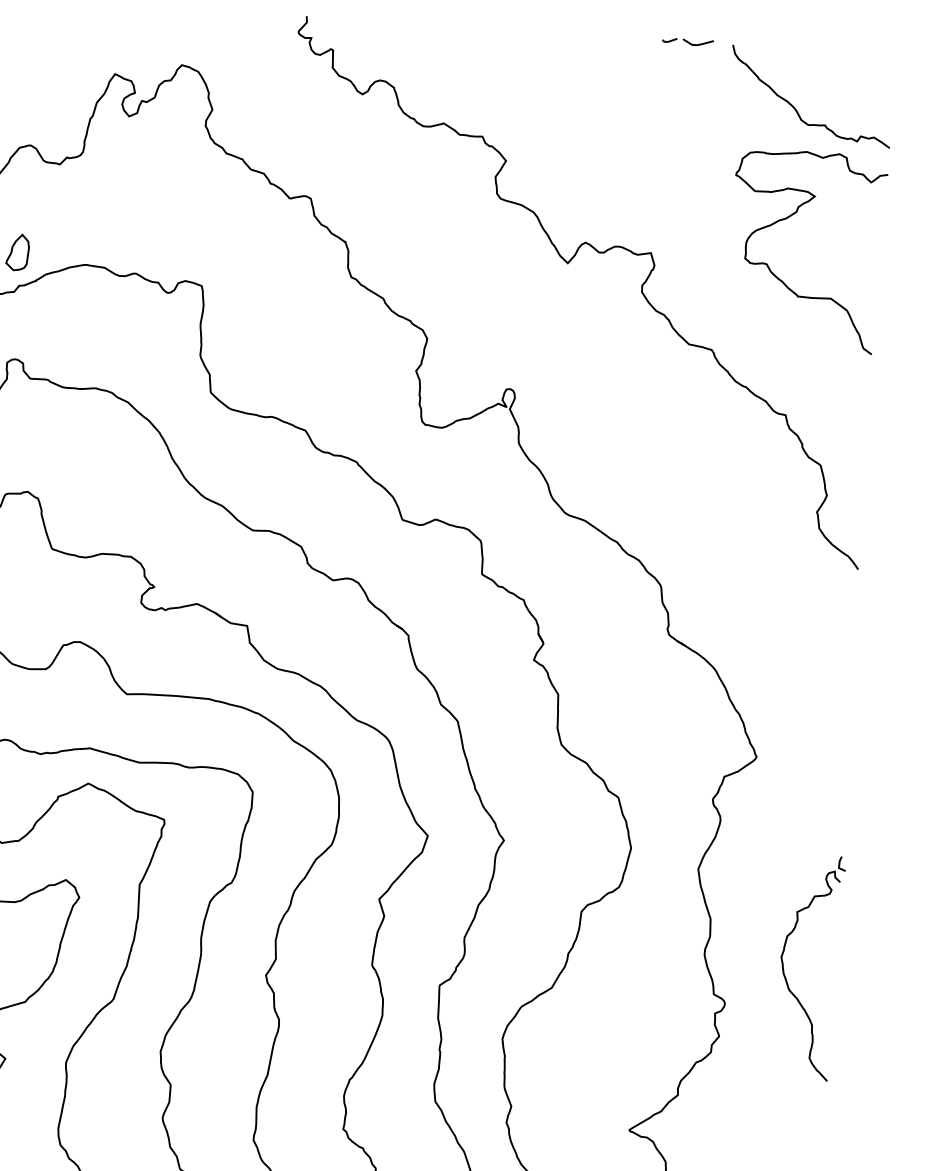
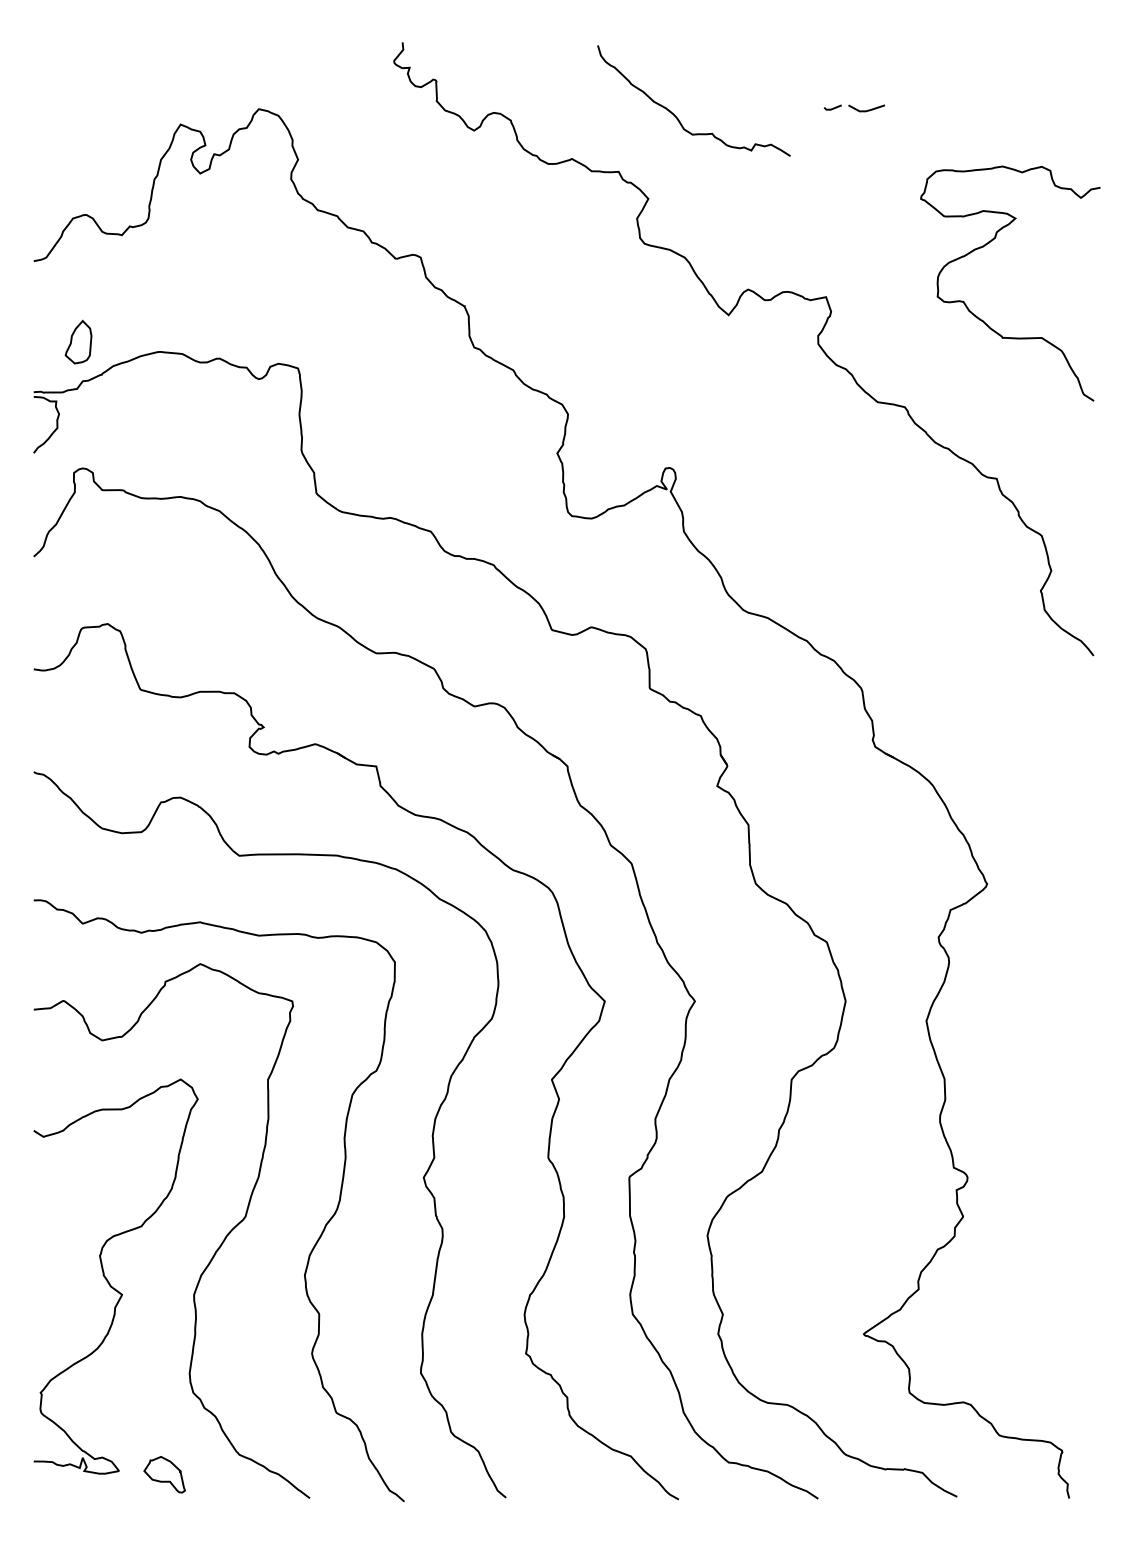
part: (687, 42) -> (853, 108), moved
curve: (795, 108) -> (676, 116), moved
part: (784, 971) -> (1035, 1135), removed

